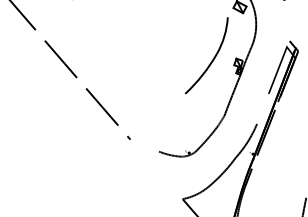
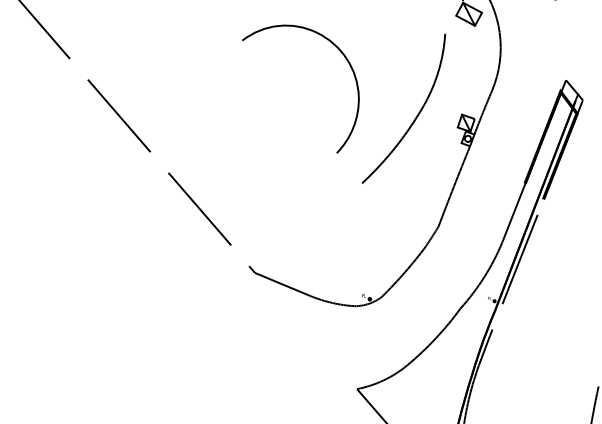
part: (175, 29) -> (343, 57), added
line: (273, 82) -> (534, 161), added
line: (144, 145) -> (282, 284), added

